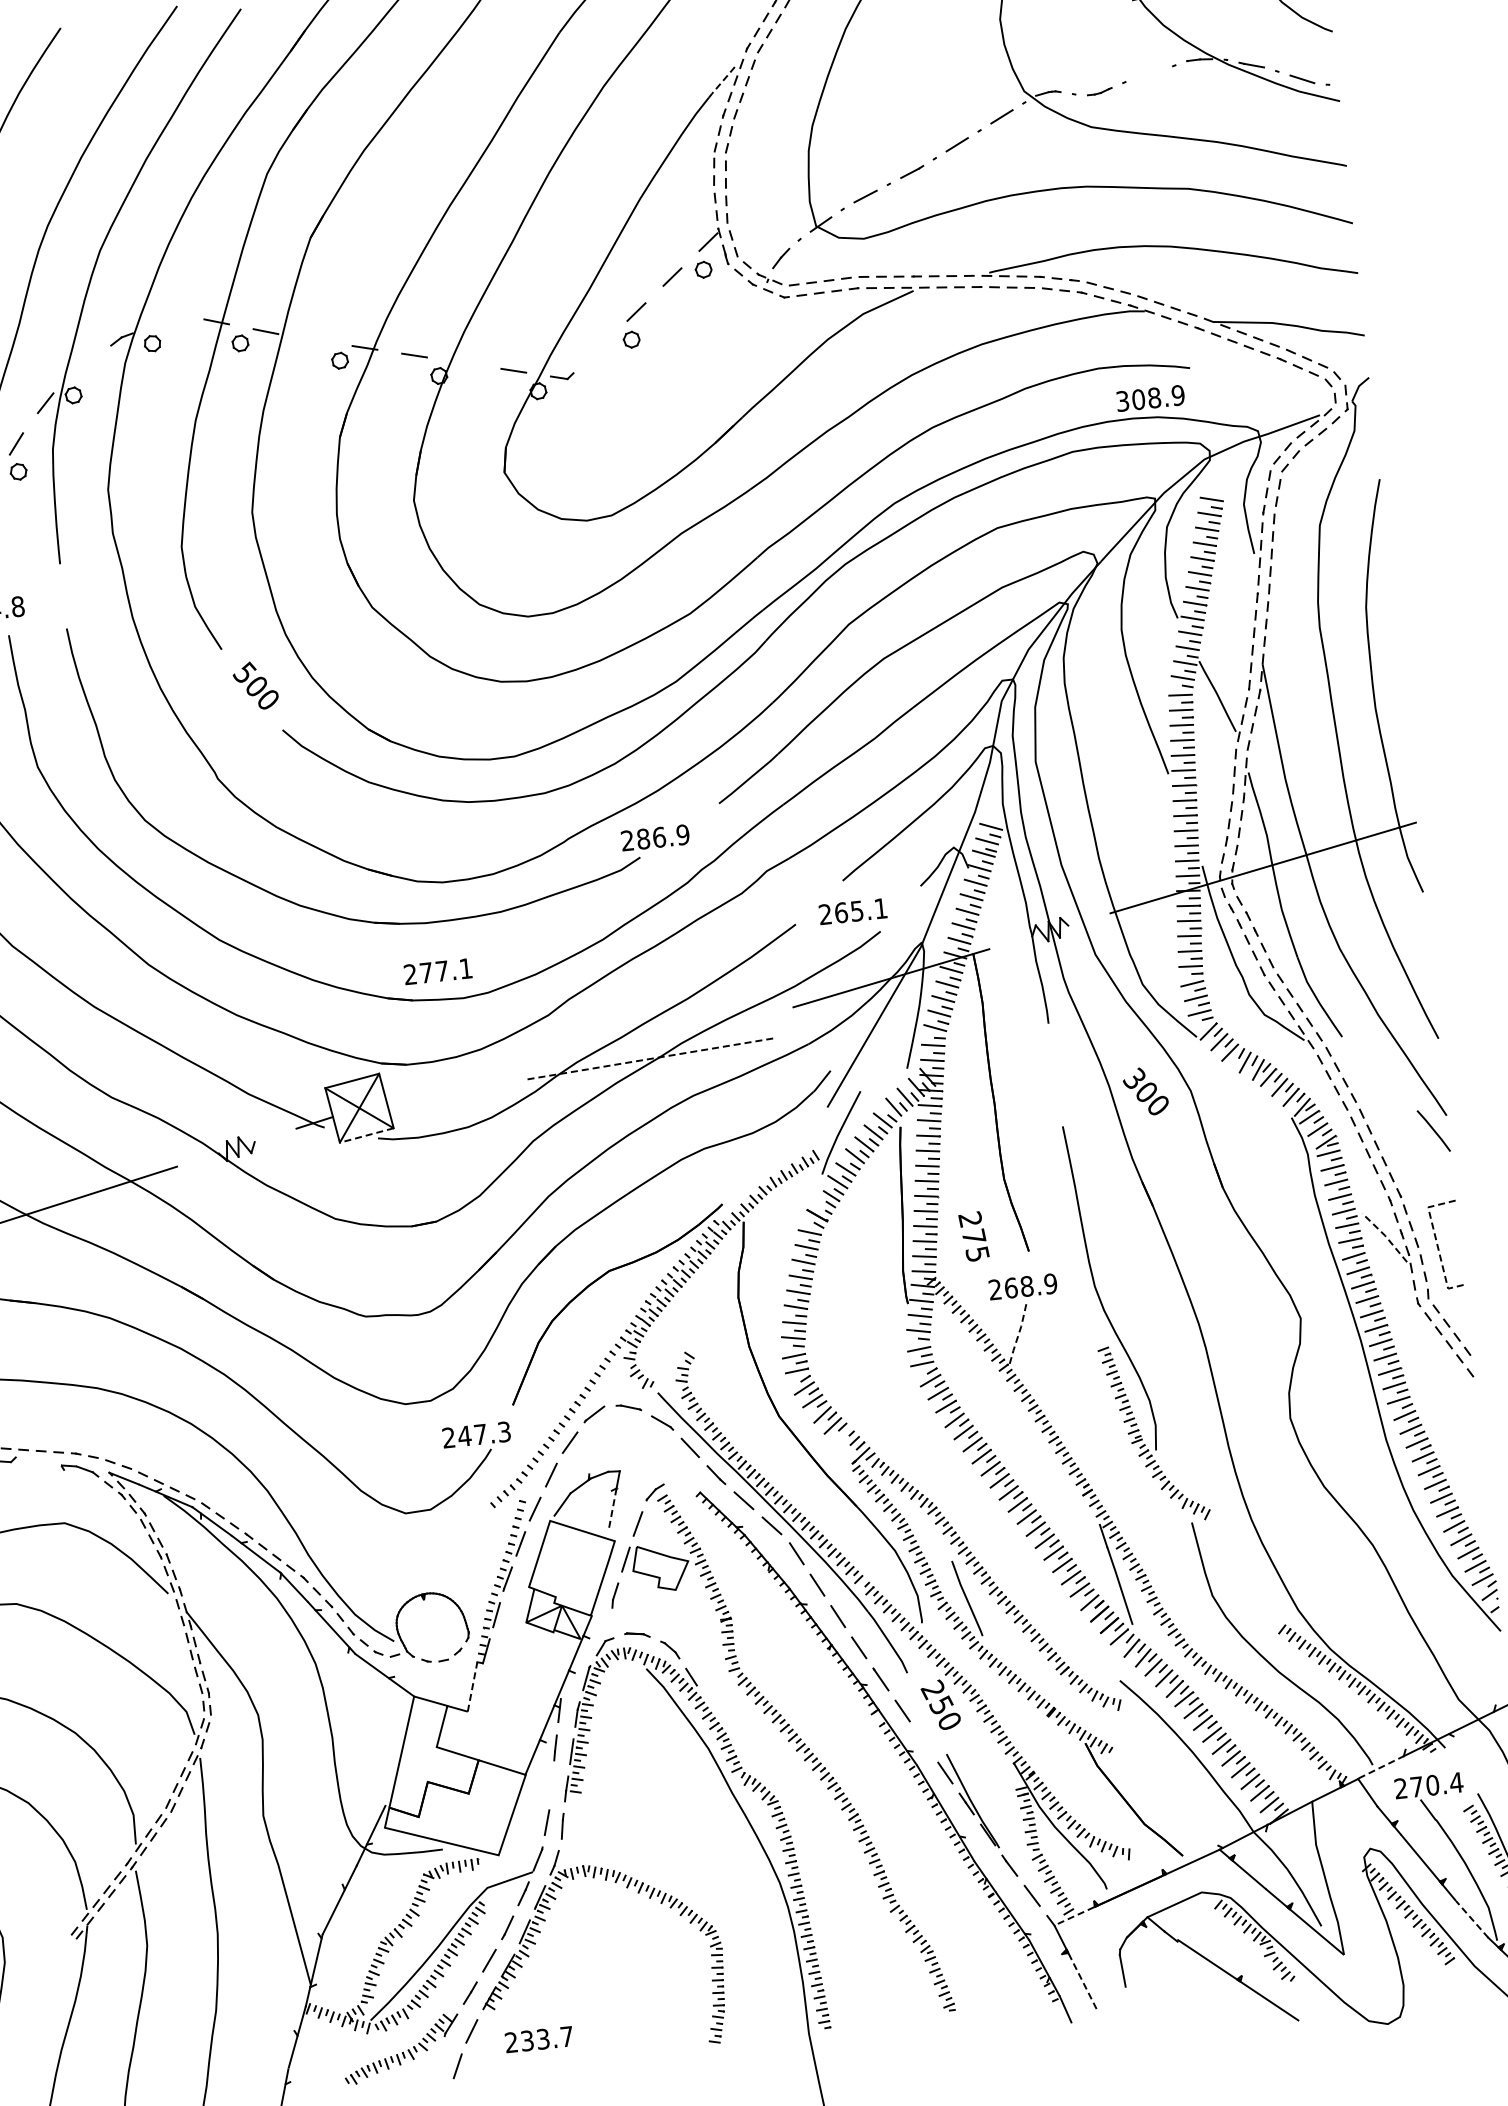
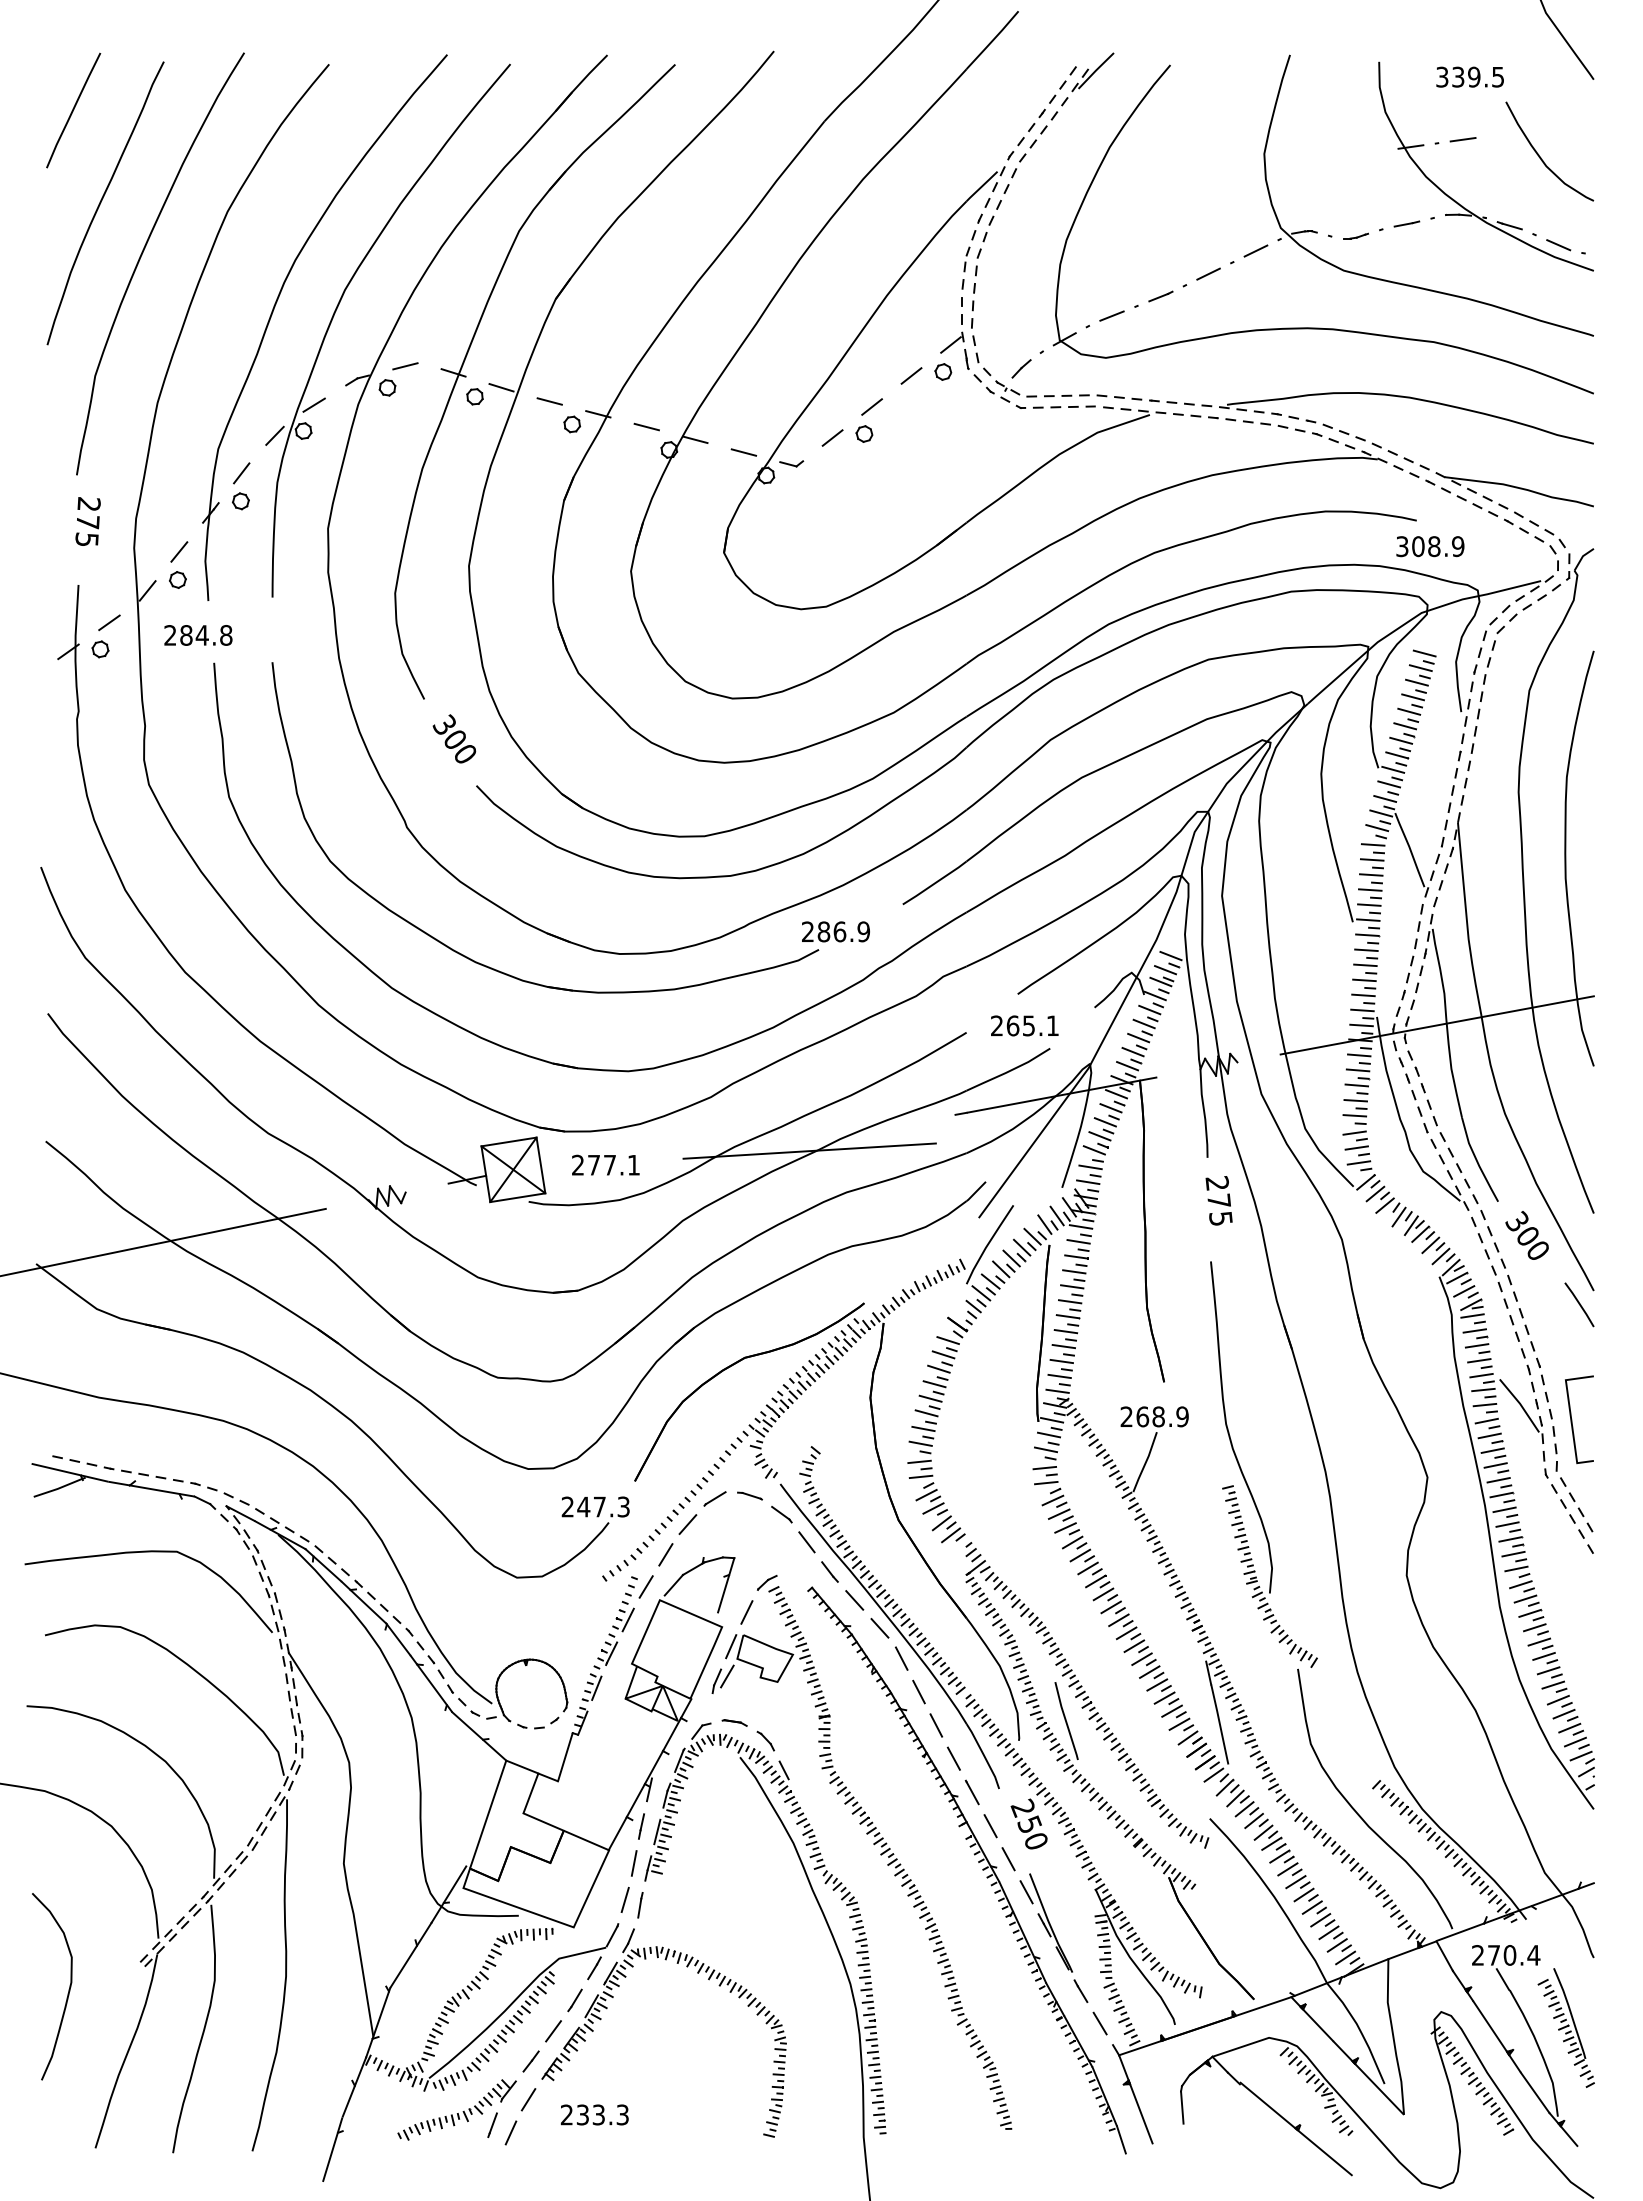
line: (1148, 73) -> (1406, 223), added
line: (723, 81) -> (982, 186), dashed -> solid
line: (168, 320) -> (405, 366), added
line: (315, 340) -> (549, 401), added
line: (600, 346) -> (832, 437), added
line: (464, 362) -> (695, 439), added
line: (80, 367) -> (313, 404), added
text: (1150, 398) -> (1430, 546), moved
text: (244, 672) -> (444, 724), 500 -> 300
text: (437, 970) -> (605, 1164), moved
line: (653, 1058) -> (810, 1151), dashed -> solid
text: (1145, 1091) -> (1526, 1235), moved
line: (366, 1135) -> (517, 1197), dashed -> solid
text: (973, 1236) -> (1218, 1200), moved
line: (1385, 1236) -> (1520, 1404), dashed -> solid
line: (1436, 1242) -> (1570, 1415), dashed -> solid
line: (1019, 1333) -> (1146, 1462), dashed -> solid
line: (35, 1463) -> (154, 1489), added
line: (612, 1507) -> (723, 1593), dashed -> solid
line: (625, 1589) -> (727, 1676), added
line: (472, 1686) -> (565, 1756), dashed -> solid
line: (923, 1742) -> (1008, 1859), added
line: (1382, 1766) -> (1461, 1931), dashed -> solid
line: (552, 1785) -> (634, 1863), added
line: (1074, 1916) -> (1139, 2048), dashed -> solid
line: (1472, 1918) -> (1535, 2092), dashed -> solid
line: (1082, 1982) -> (1141, 2114), dashed -> solid
text: (566, 2036) -> (622, 2114), 233.7 -> 233.3
line: (438, 2059) -> (492, 2124), added

